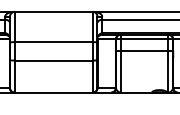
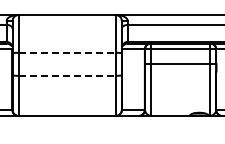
line: (53, 41) -> (67, 52), solid -> dashed
line: (53, 60) -> (67, 75), solid -> dashed

